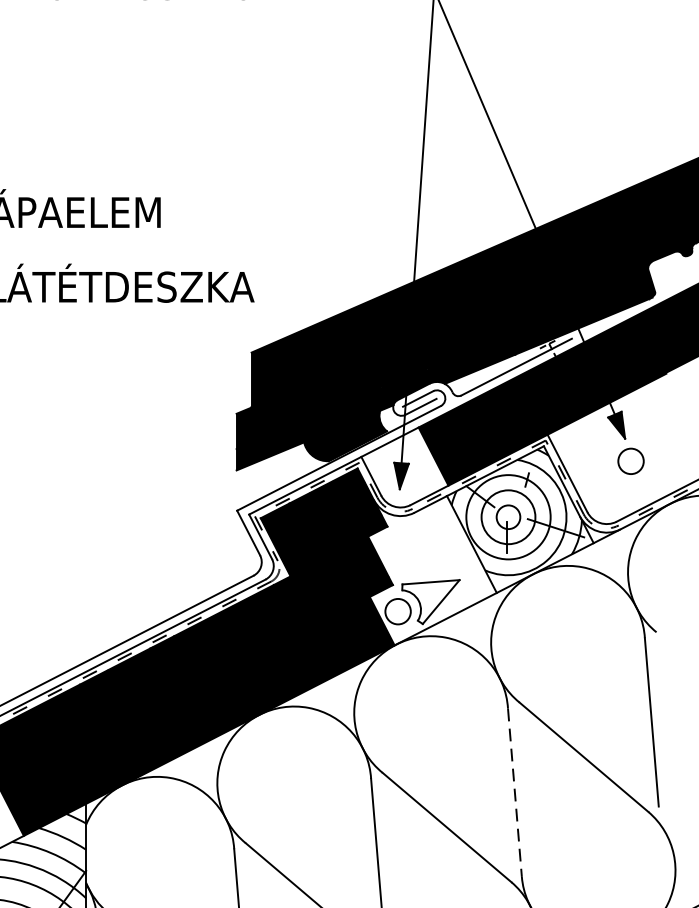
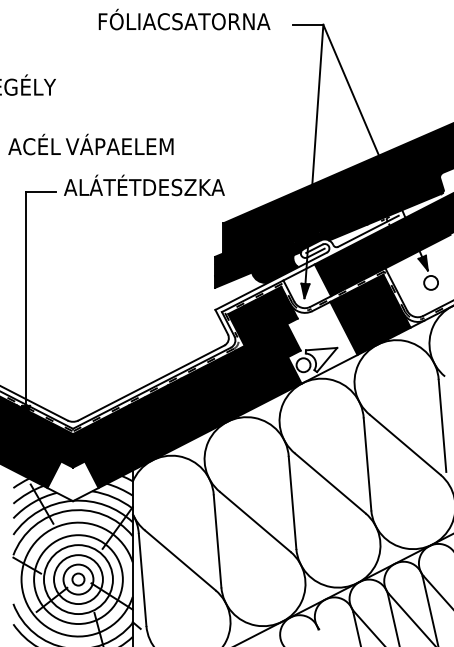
fill: (520, 519) -> (370, 314), added
line: (514, 792) -> (367, 464), dashed -> solid

